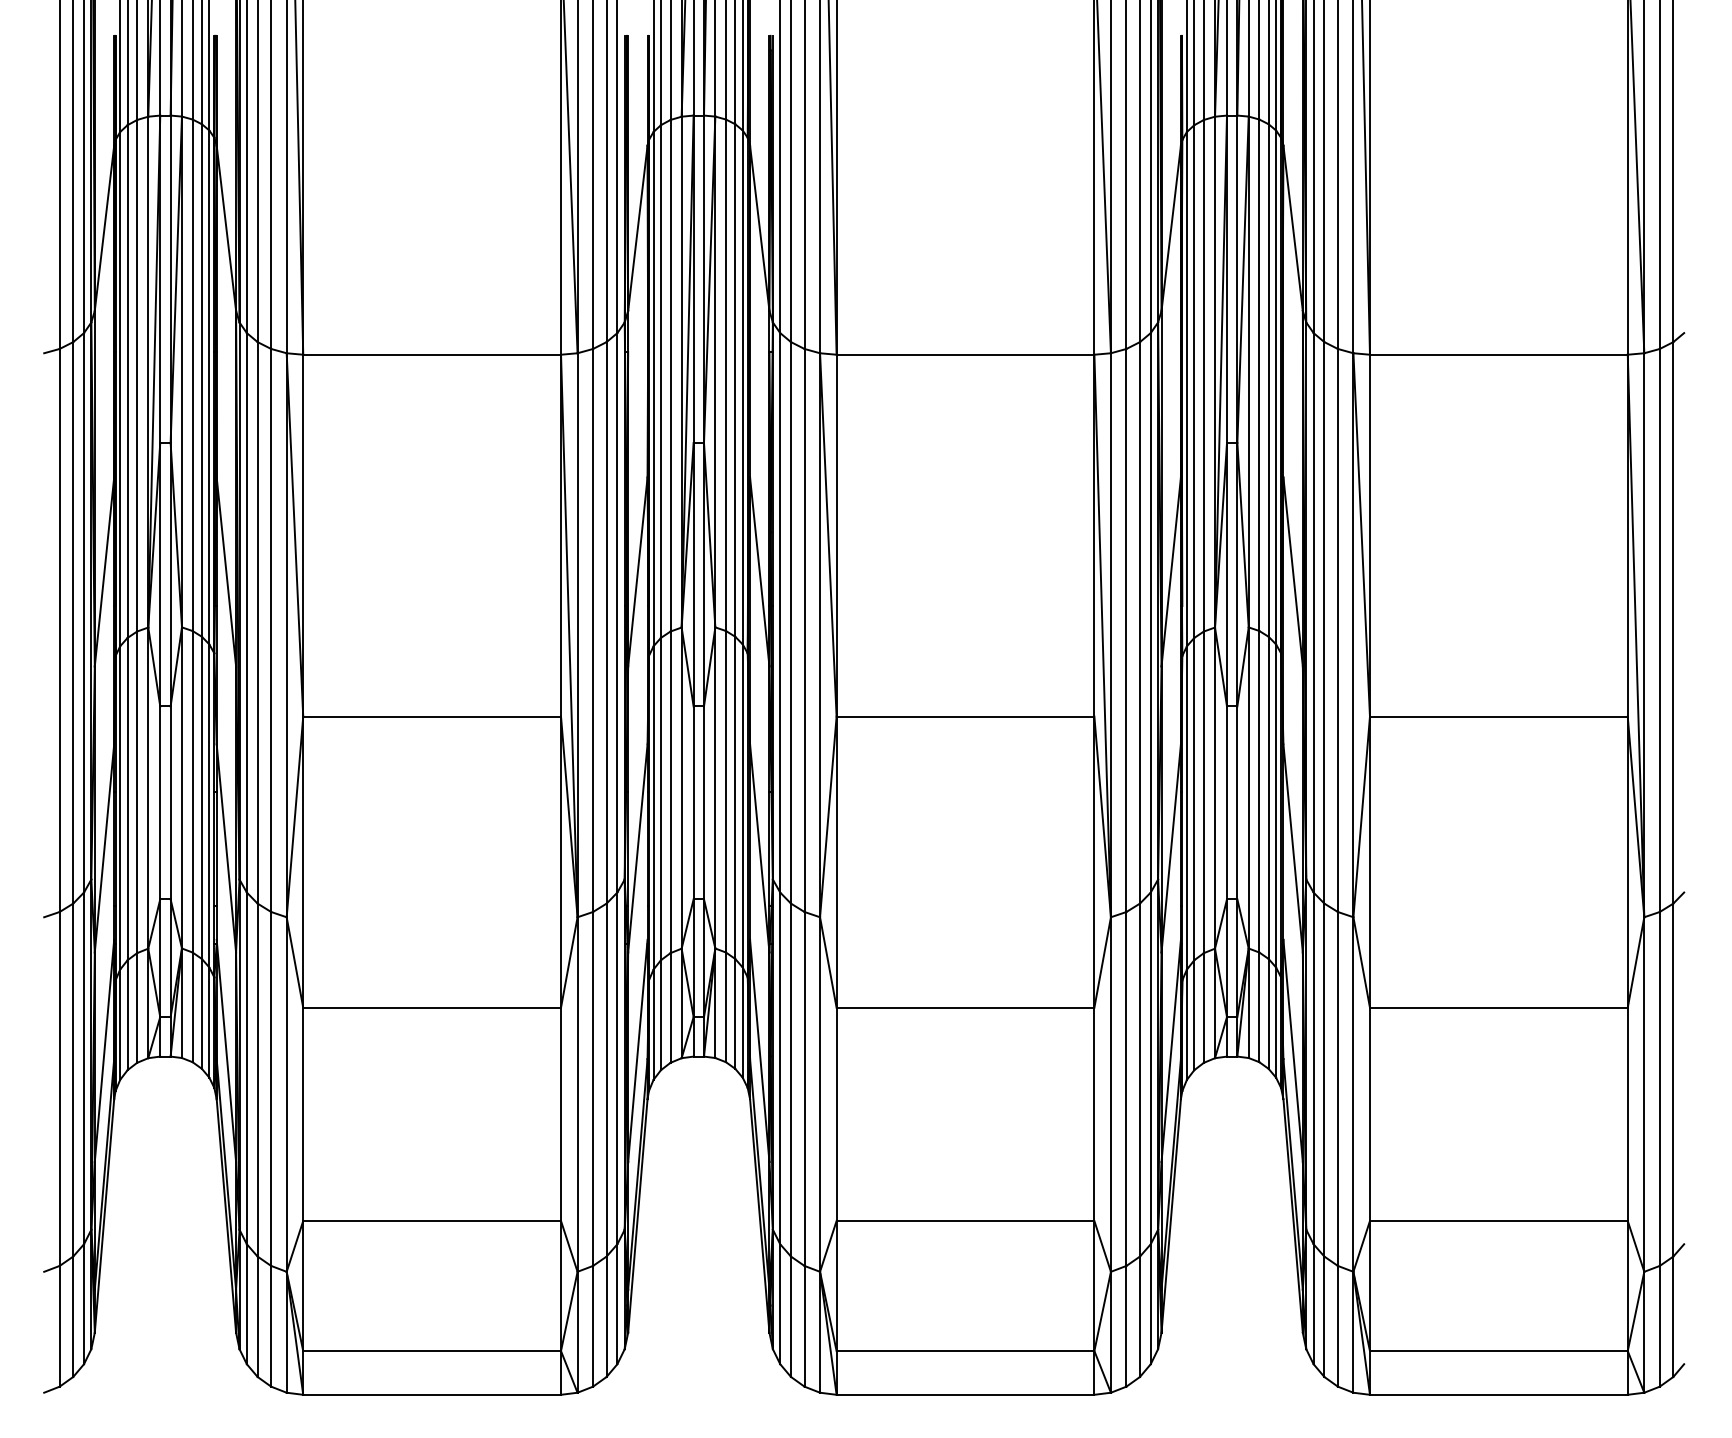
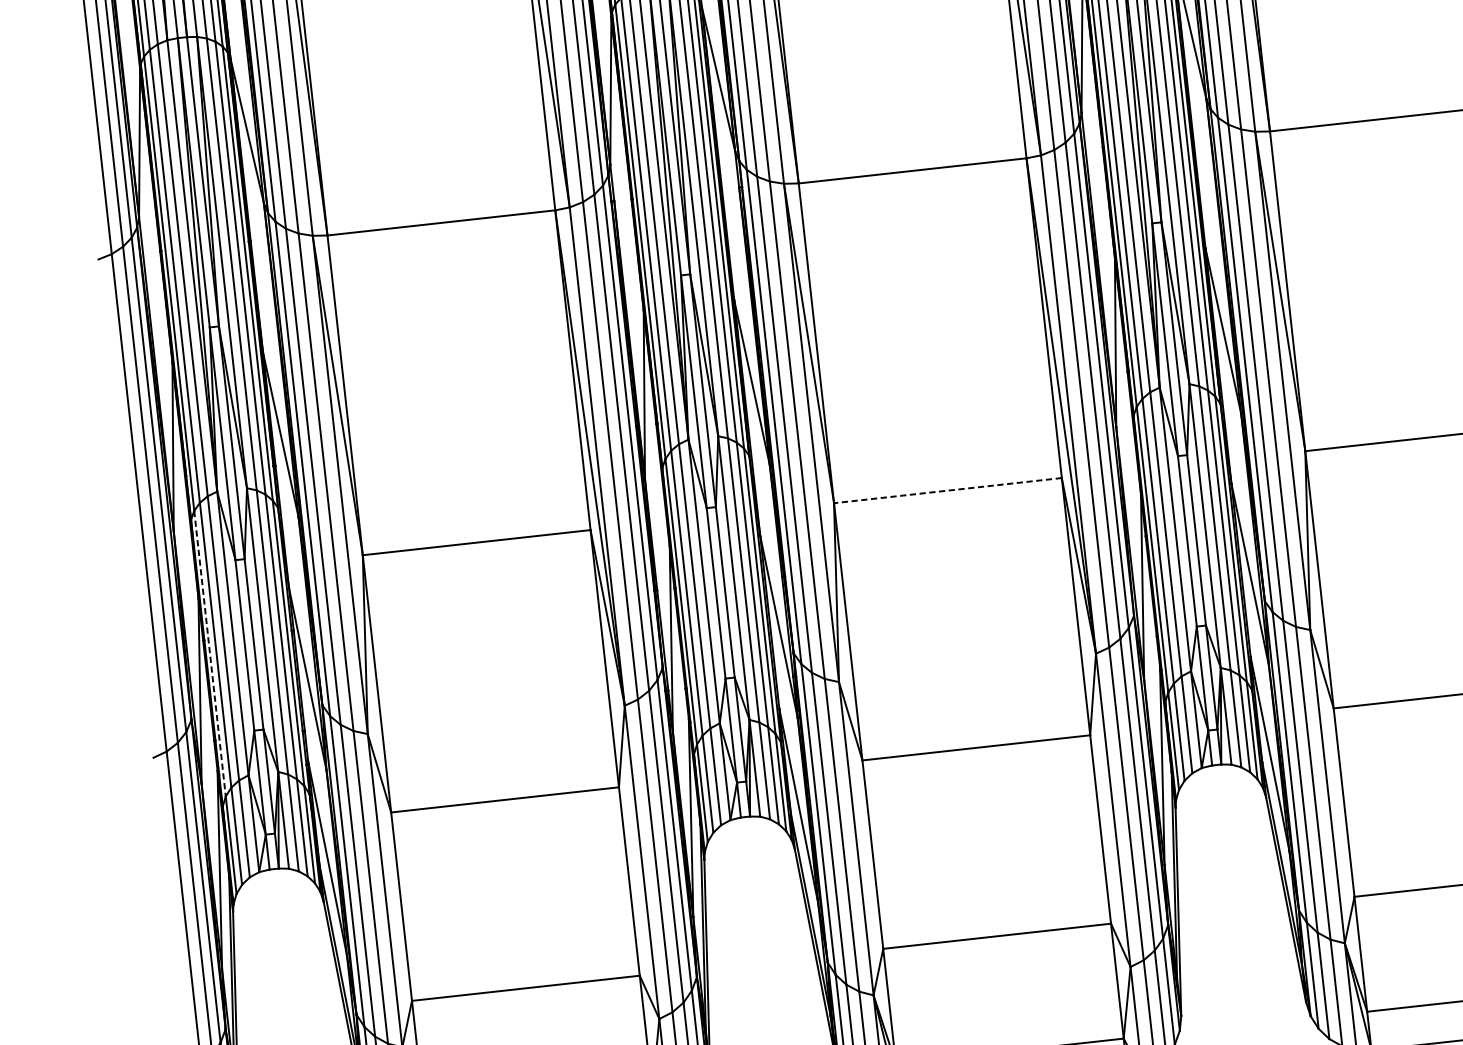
line: (965, 716) -> (947, 490), solid -> dashed
line: (120, 807) -> (210, 653), solid -> dashed

